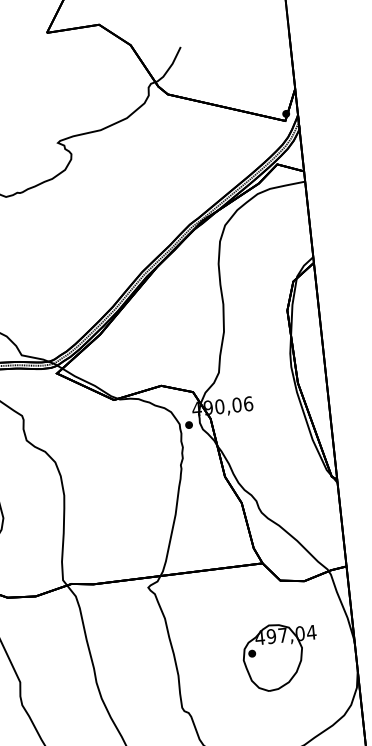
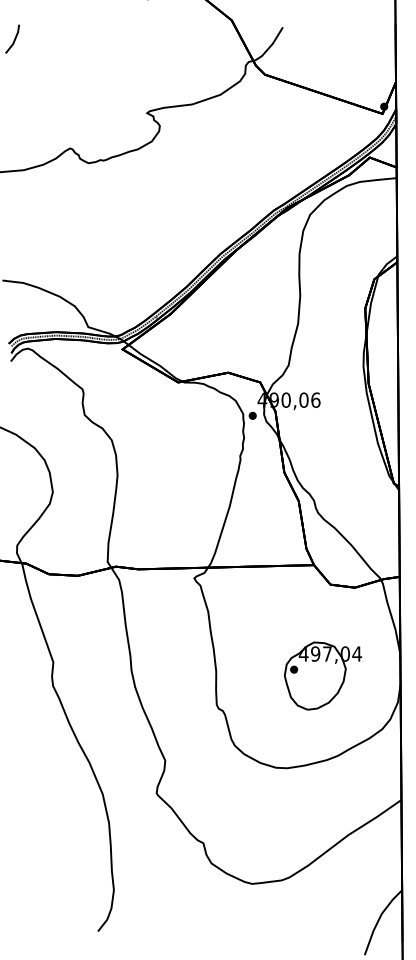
part: (280, 656) -> (322, 675), moved

